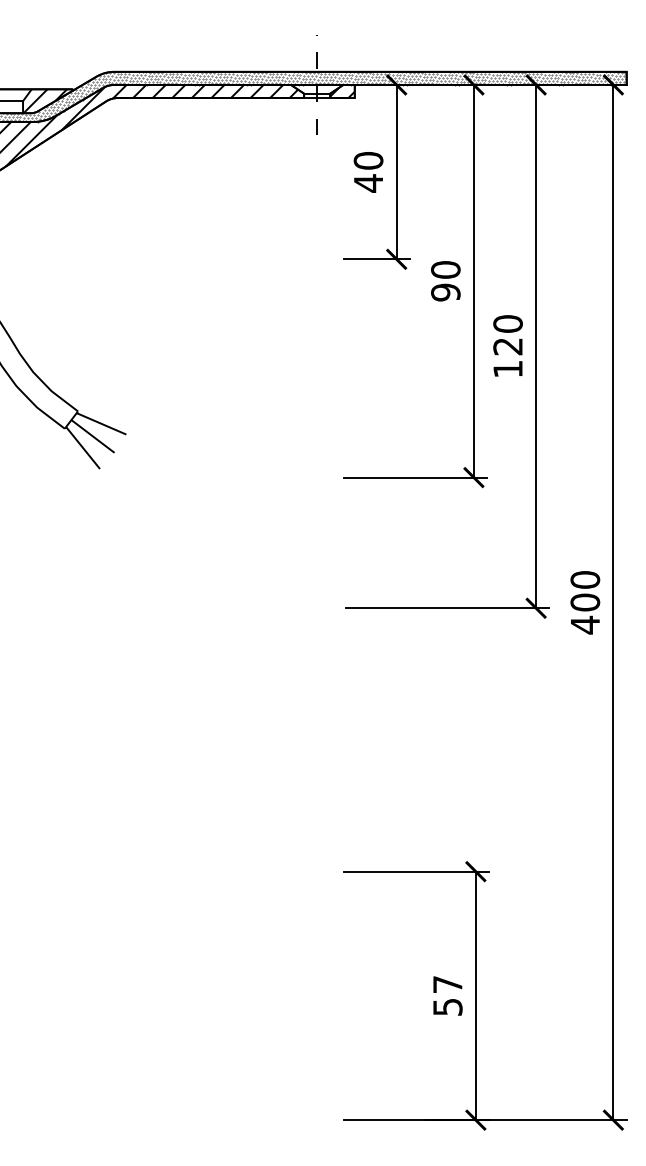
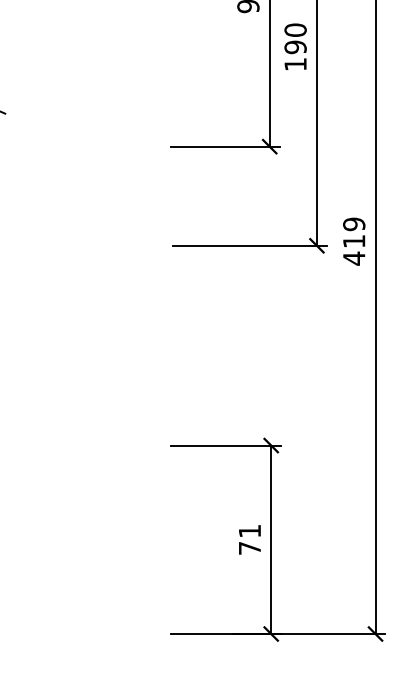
text: (507, 346) -> (295, 47), 120 -> 190
text: (585, 591) -> (354, 233), 400 -> 419
text: (447, 995) -> (249, 539), 57 -> 71

